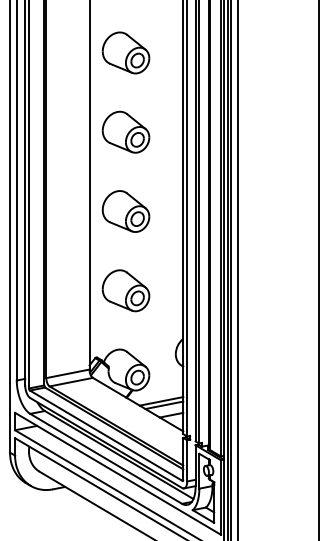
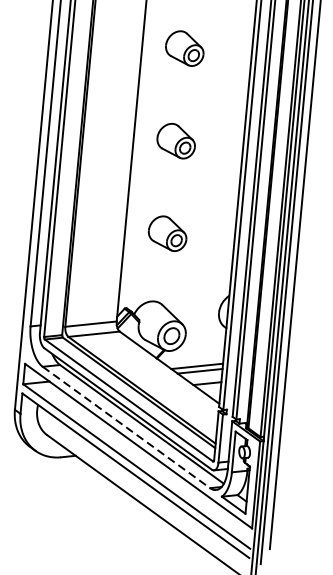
part: (125, 131) -> (184, 47), size x0.7
part: (125, 211) -> (175, 140), size x0.7
part: (125, 290) -> (167, 233), size x0.7
line: (106, 459) -> (126, 428), solid -> dashed

